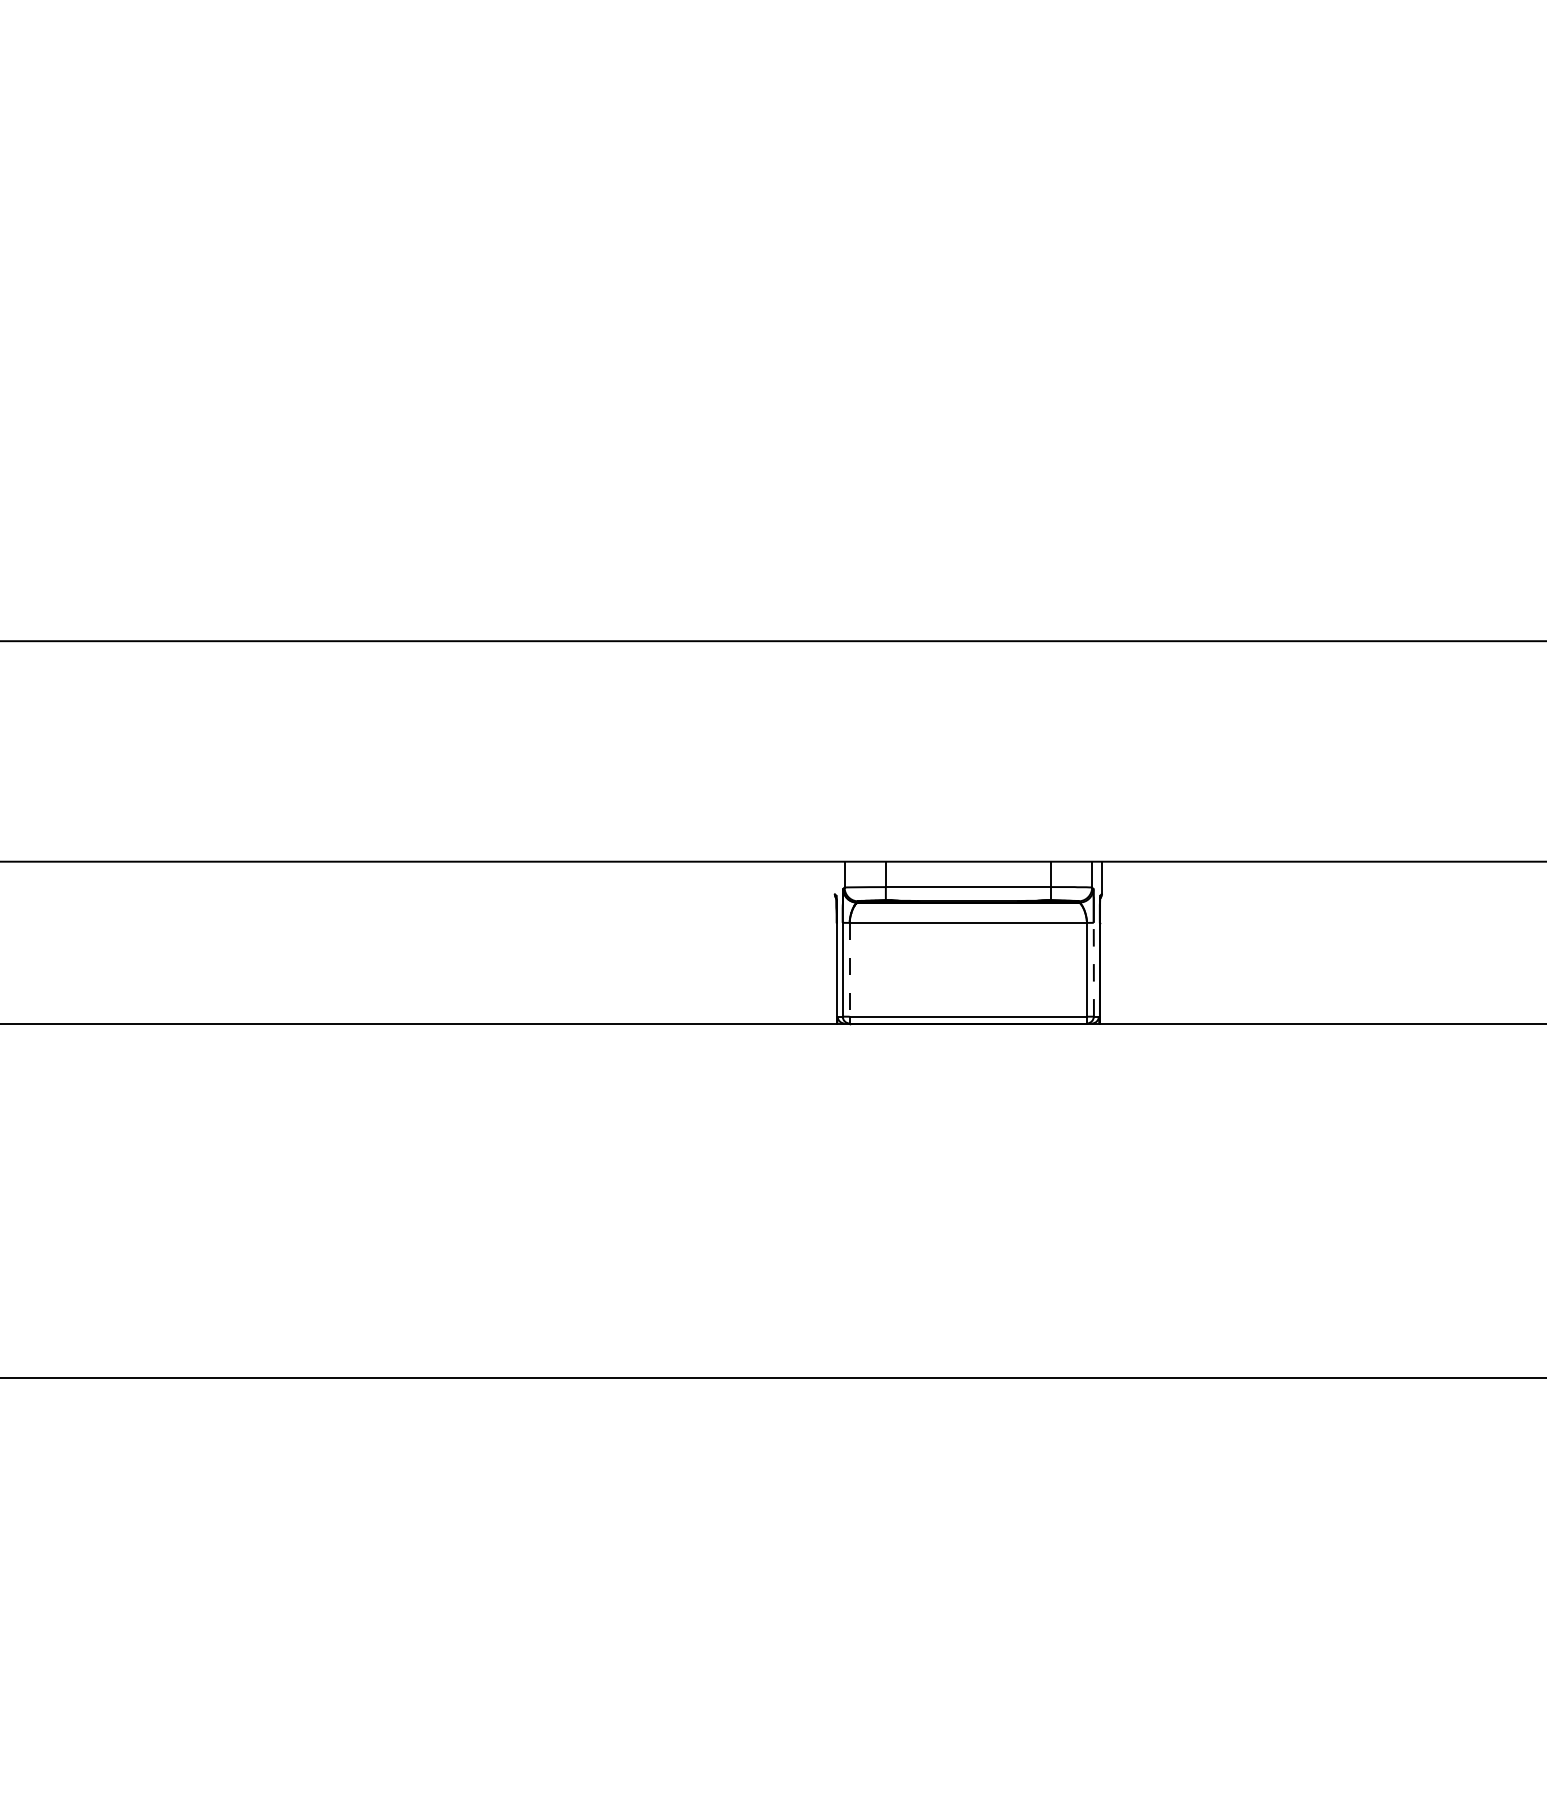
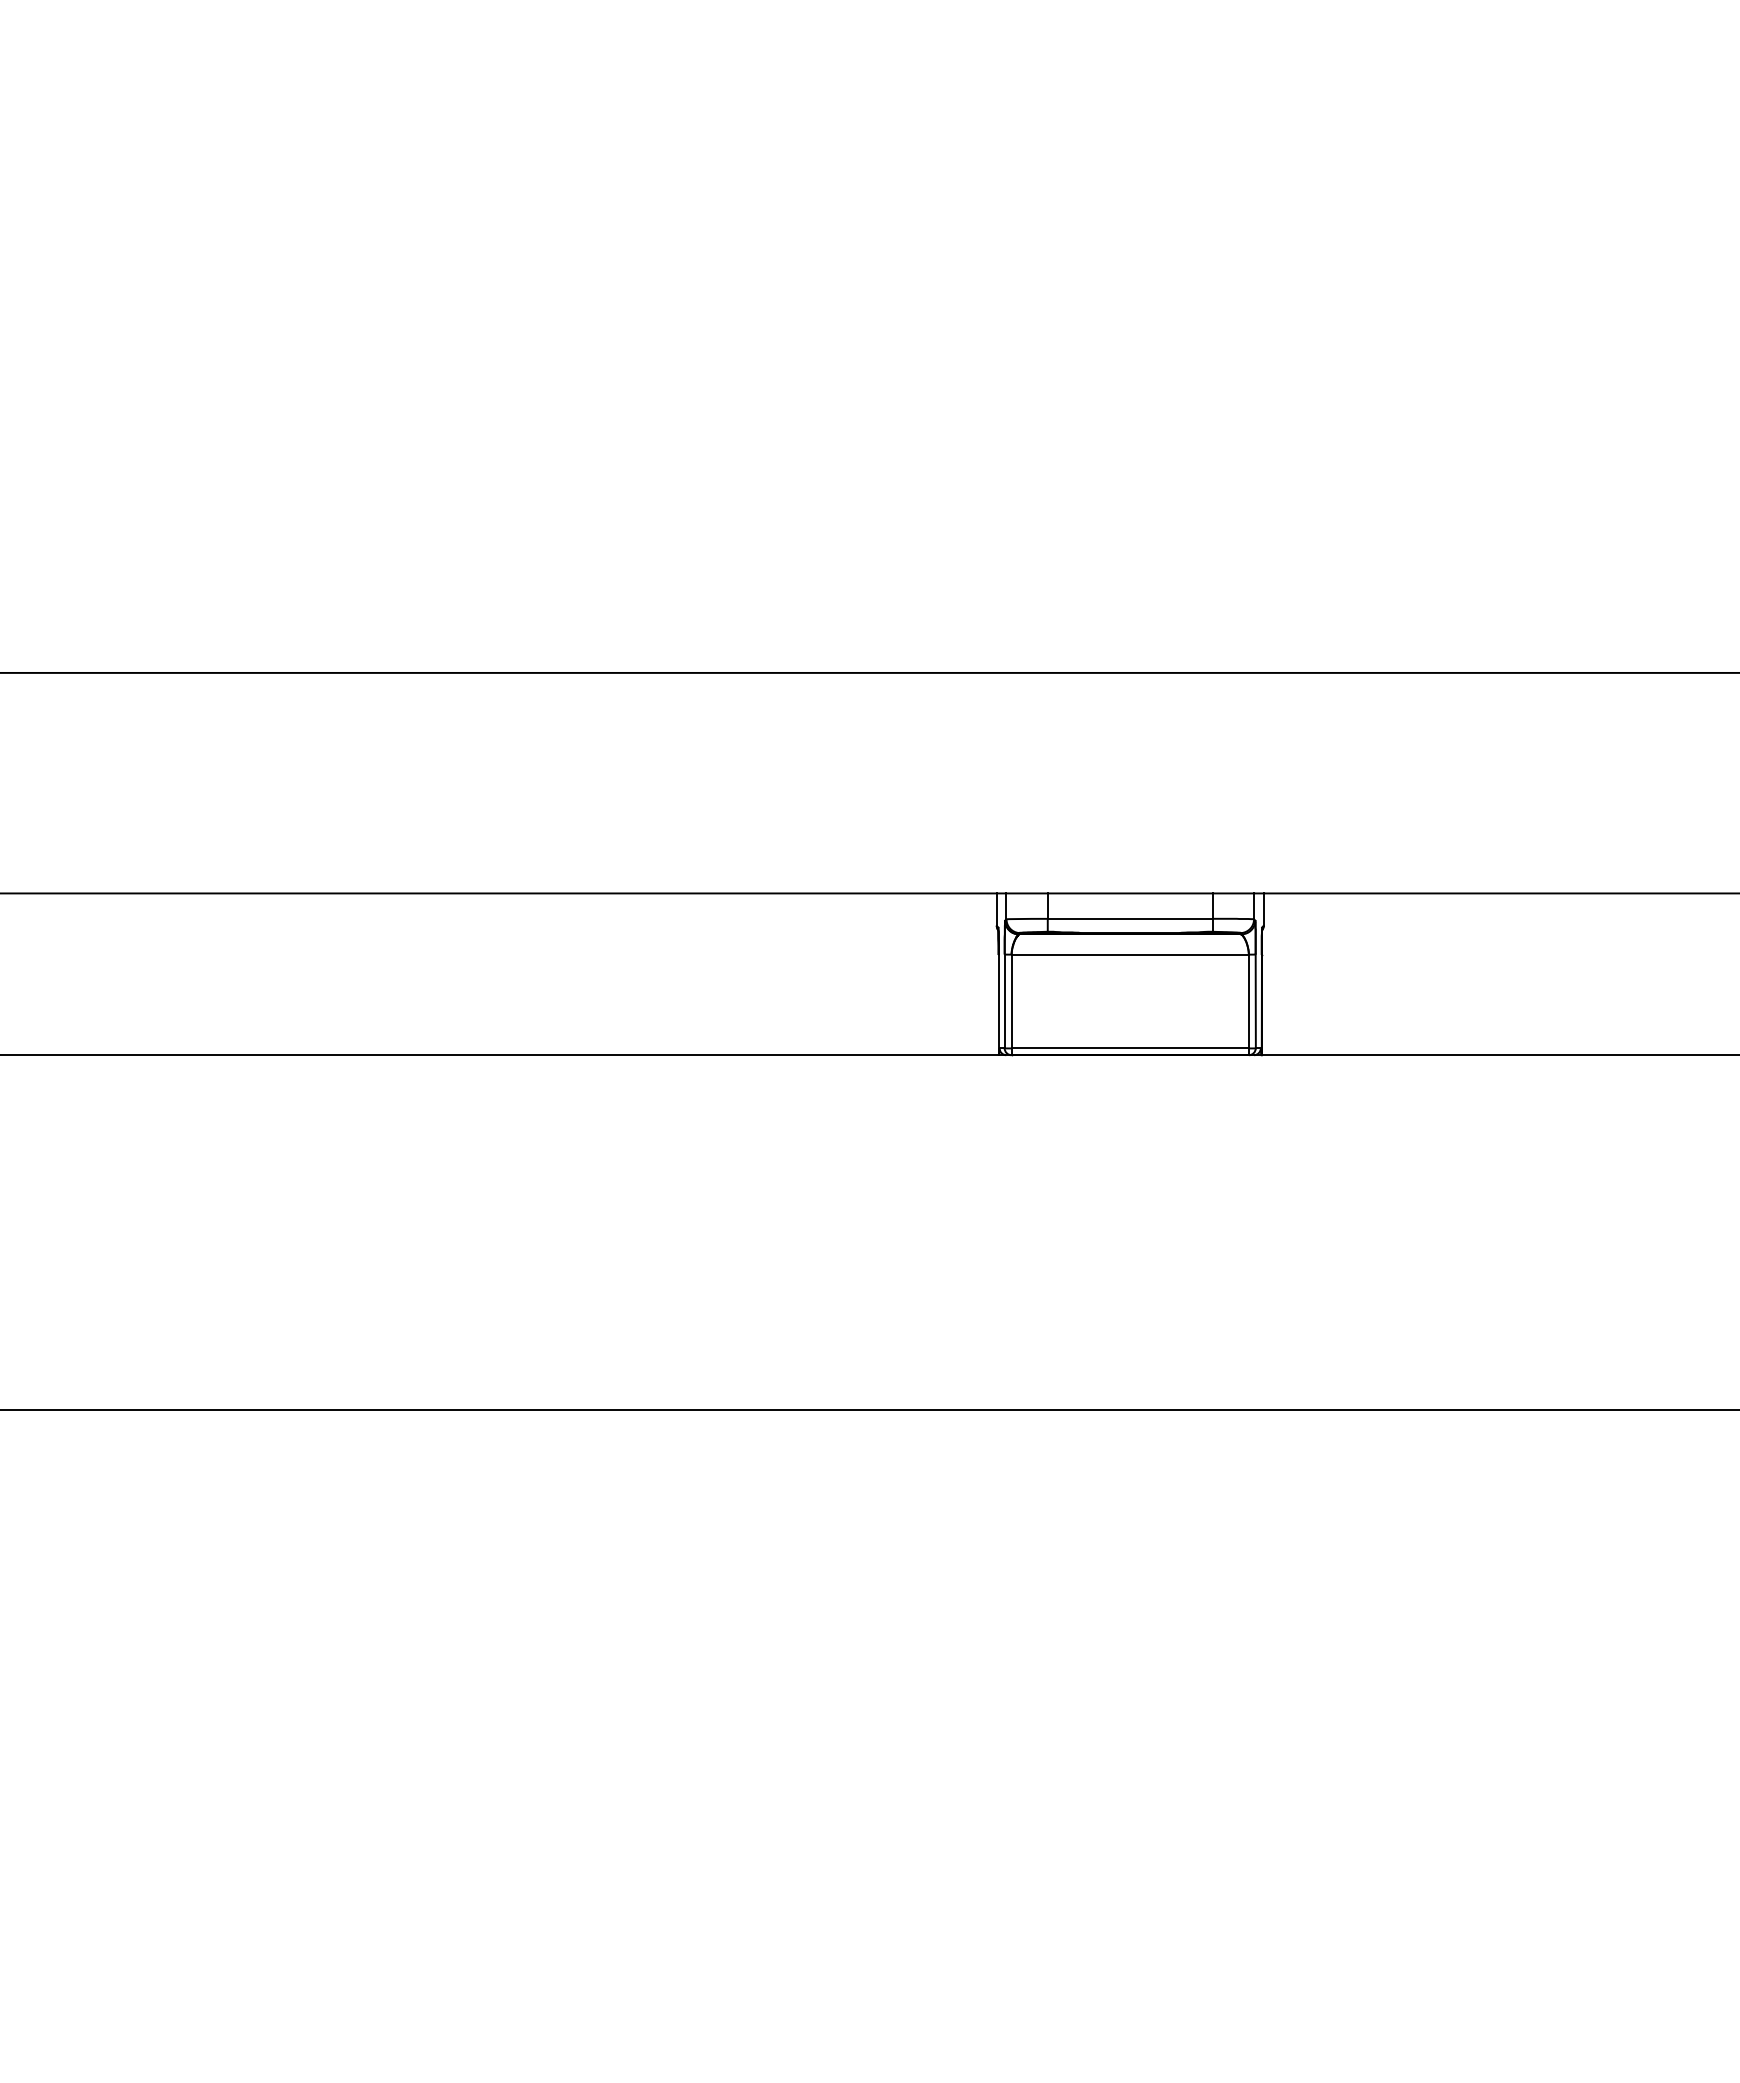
line: (834, 877) -> (996, 909), added
line: (849, 969) -> (1011, 1001), dashed -> solid
line: (1093, 969) -> (1255, 1001), dashed -> solid

